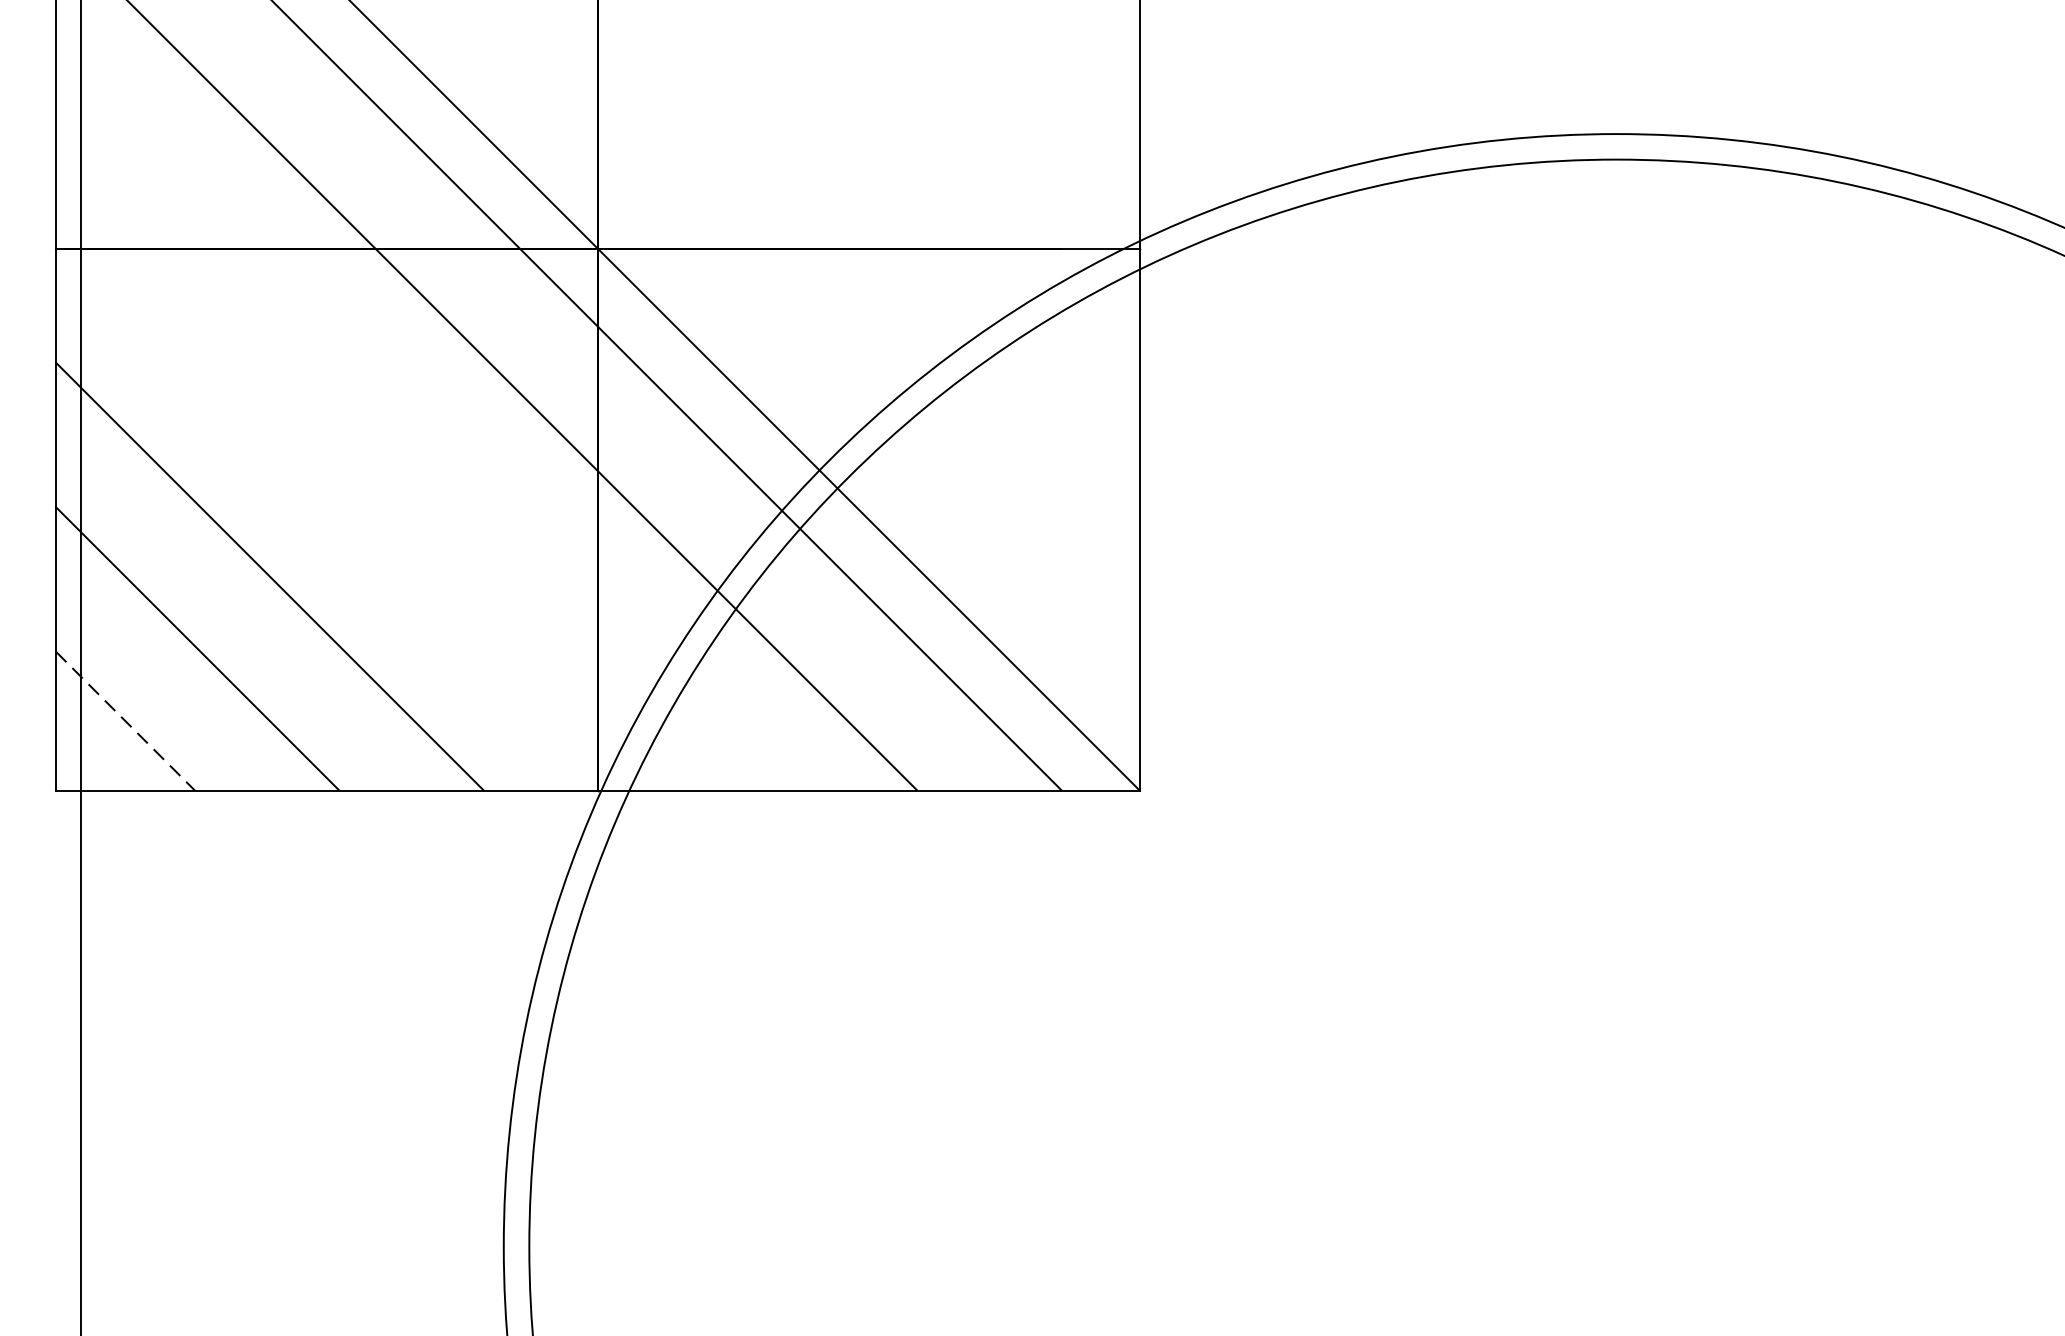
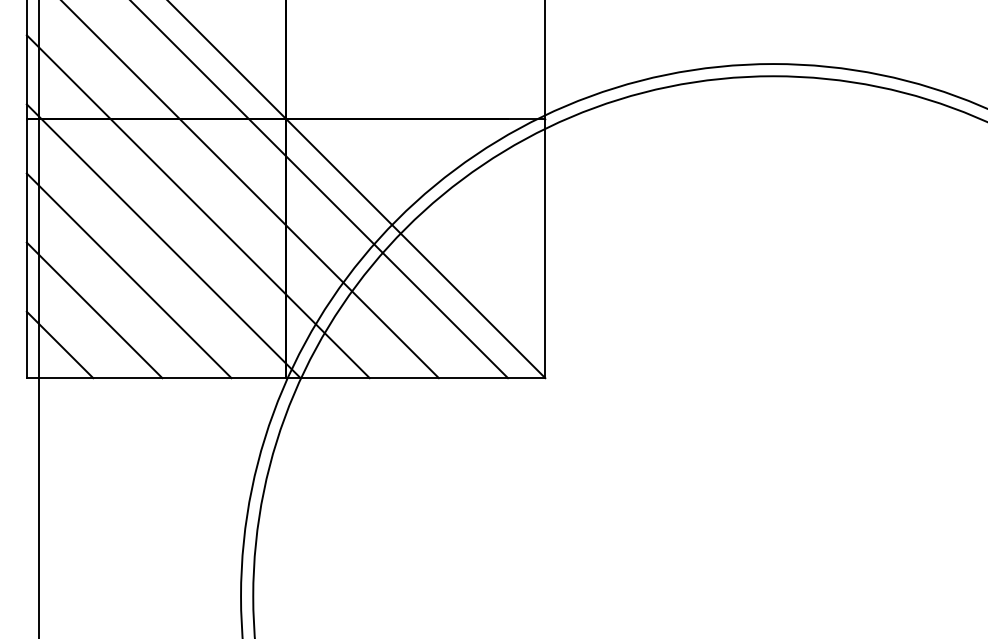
line: (412, 431) -> (197, 206), added
line: (341, 504) -> (163, 241), added
line: (126, 720) -> (60, 344), dashed -> solid

